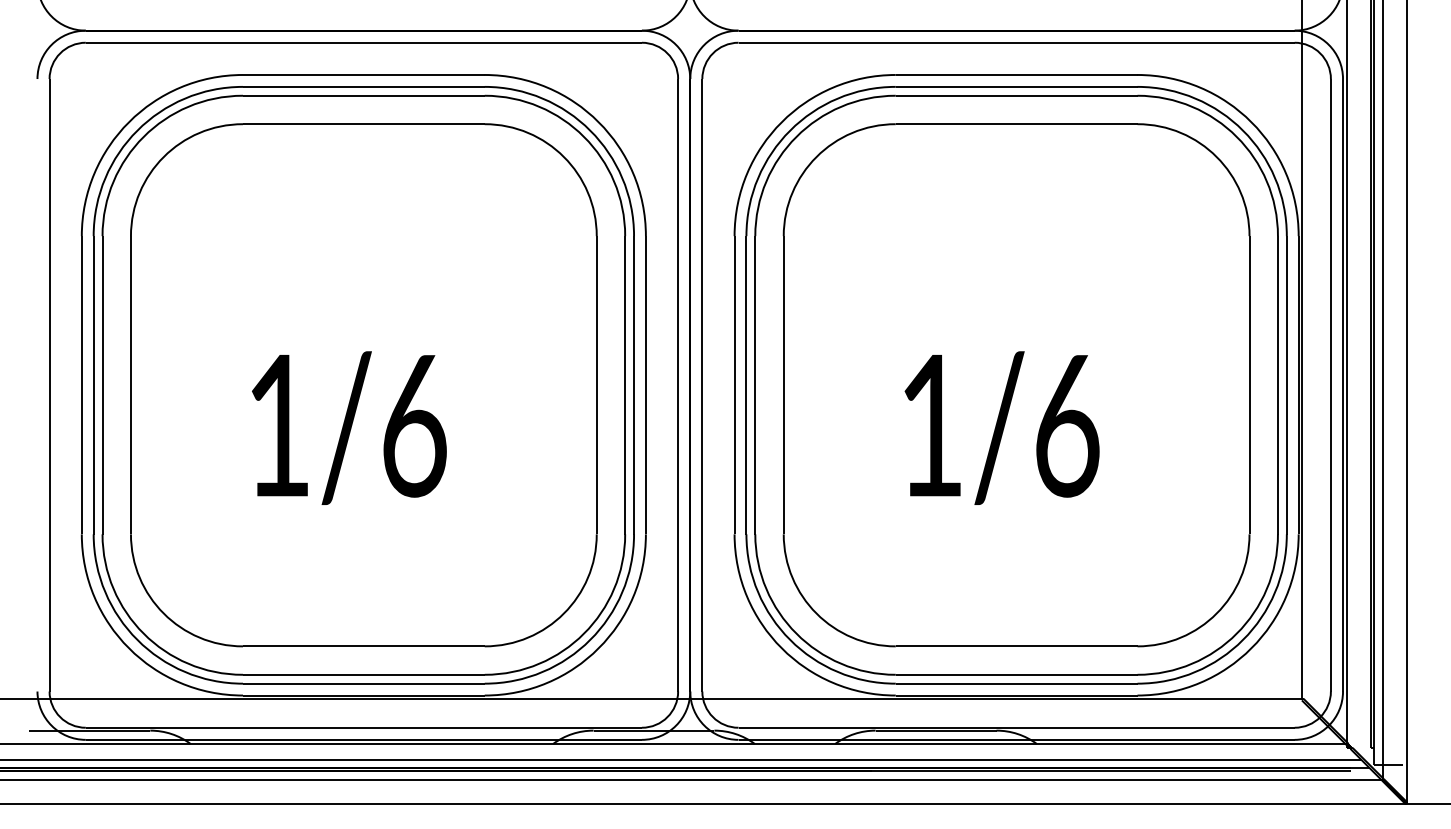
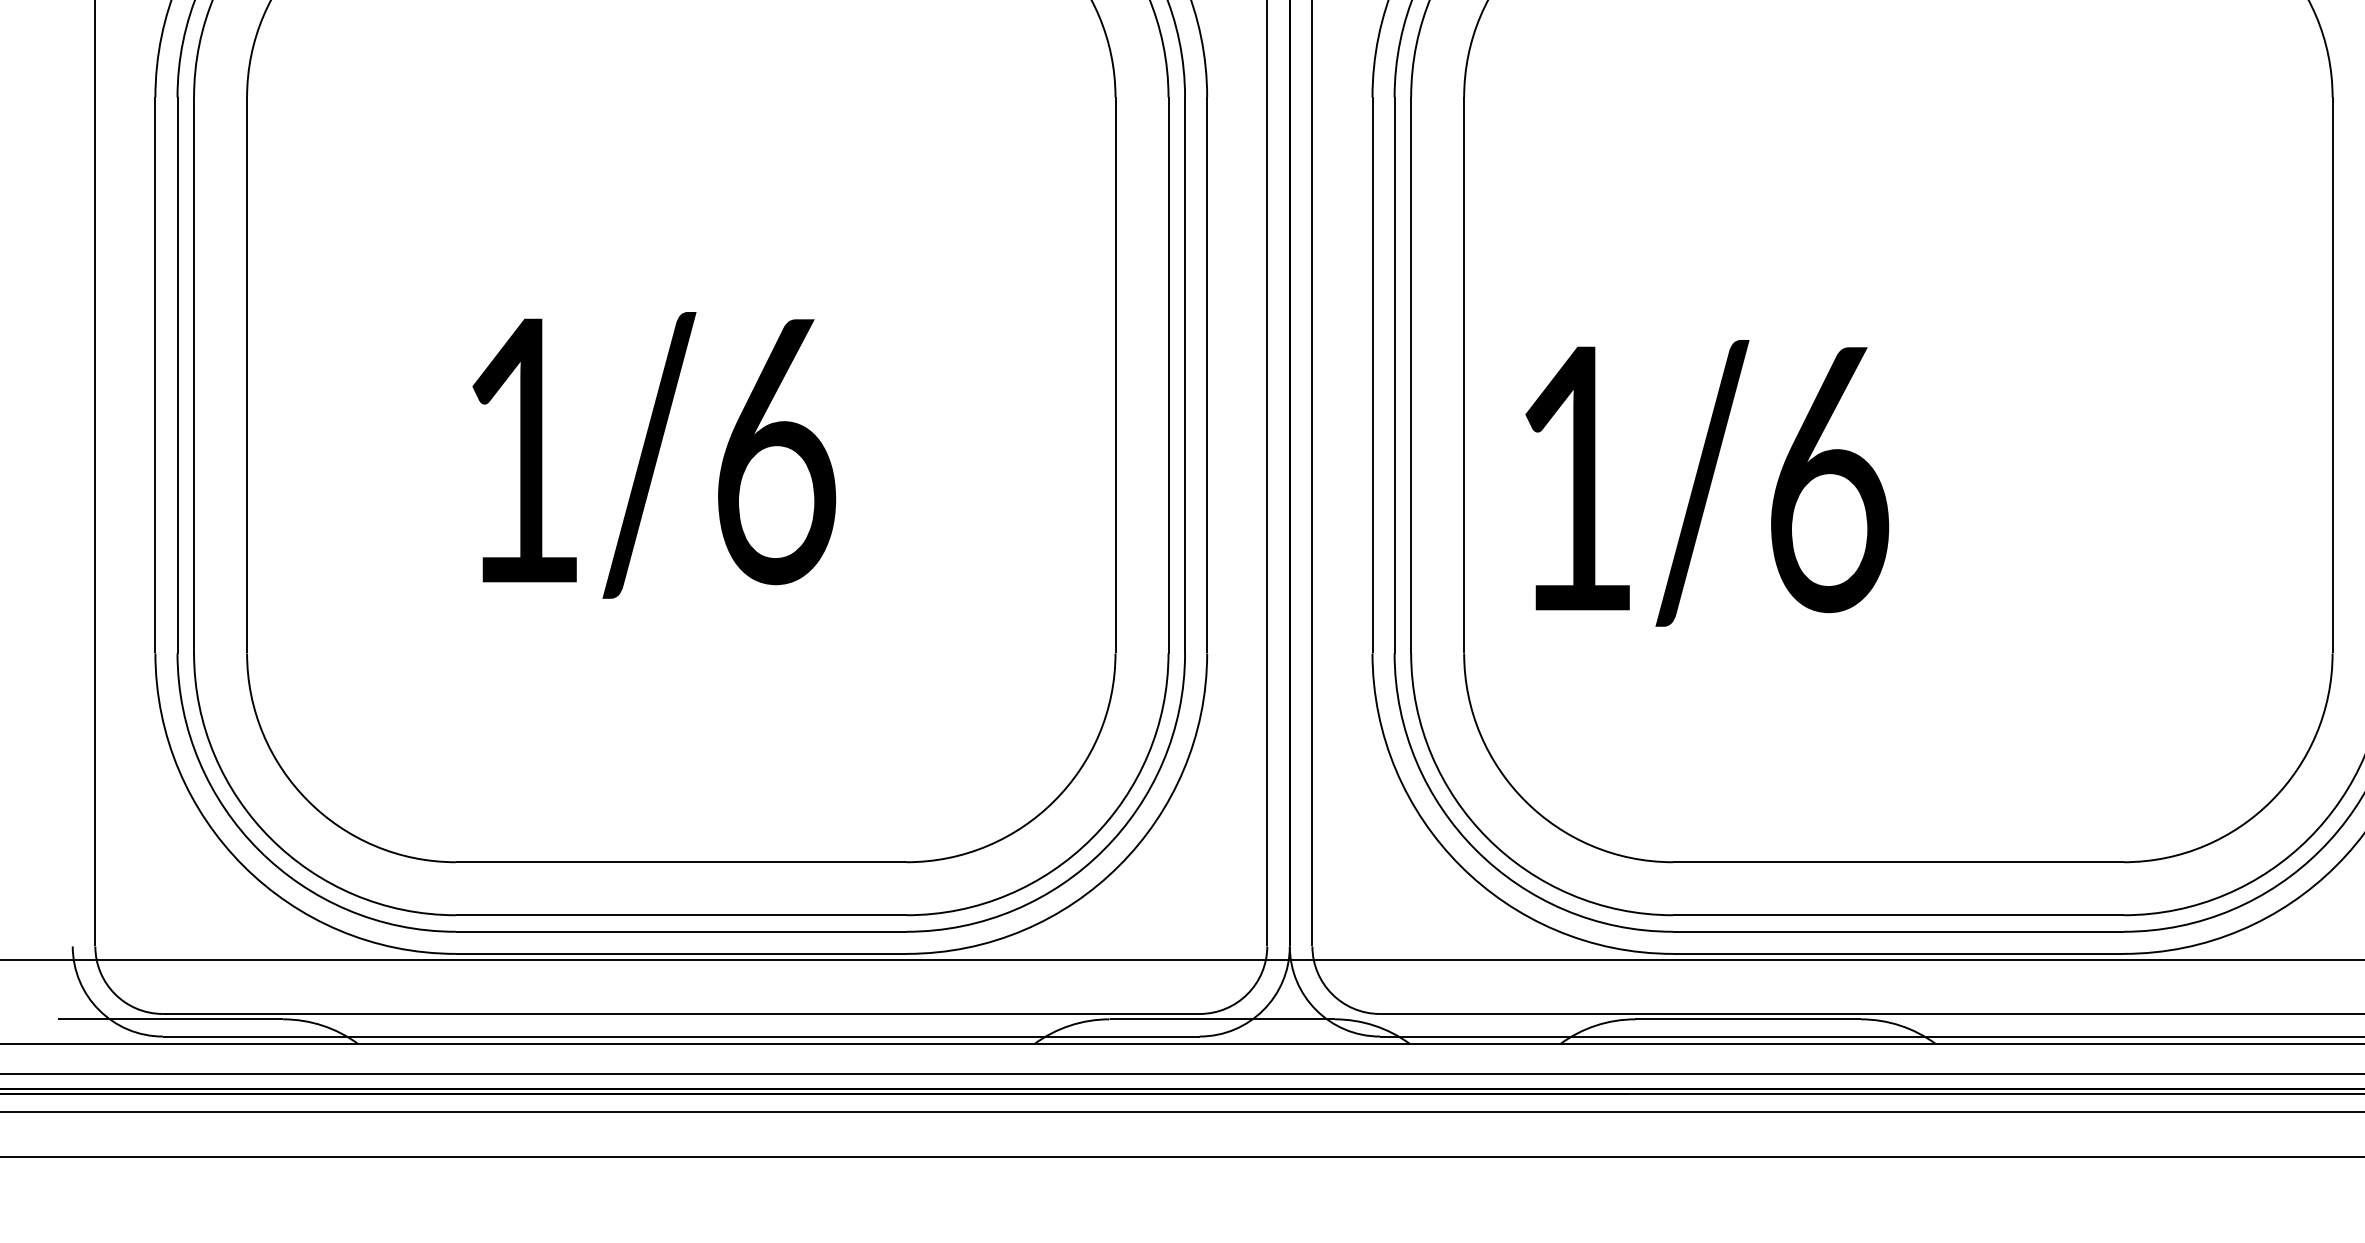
text: (1001, 427) -> (1706, 482), moved

